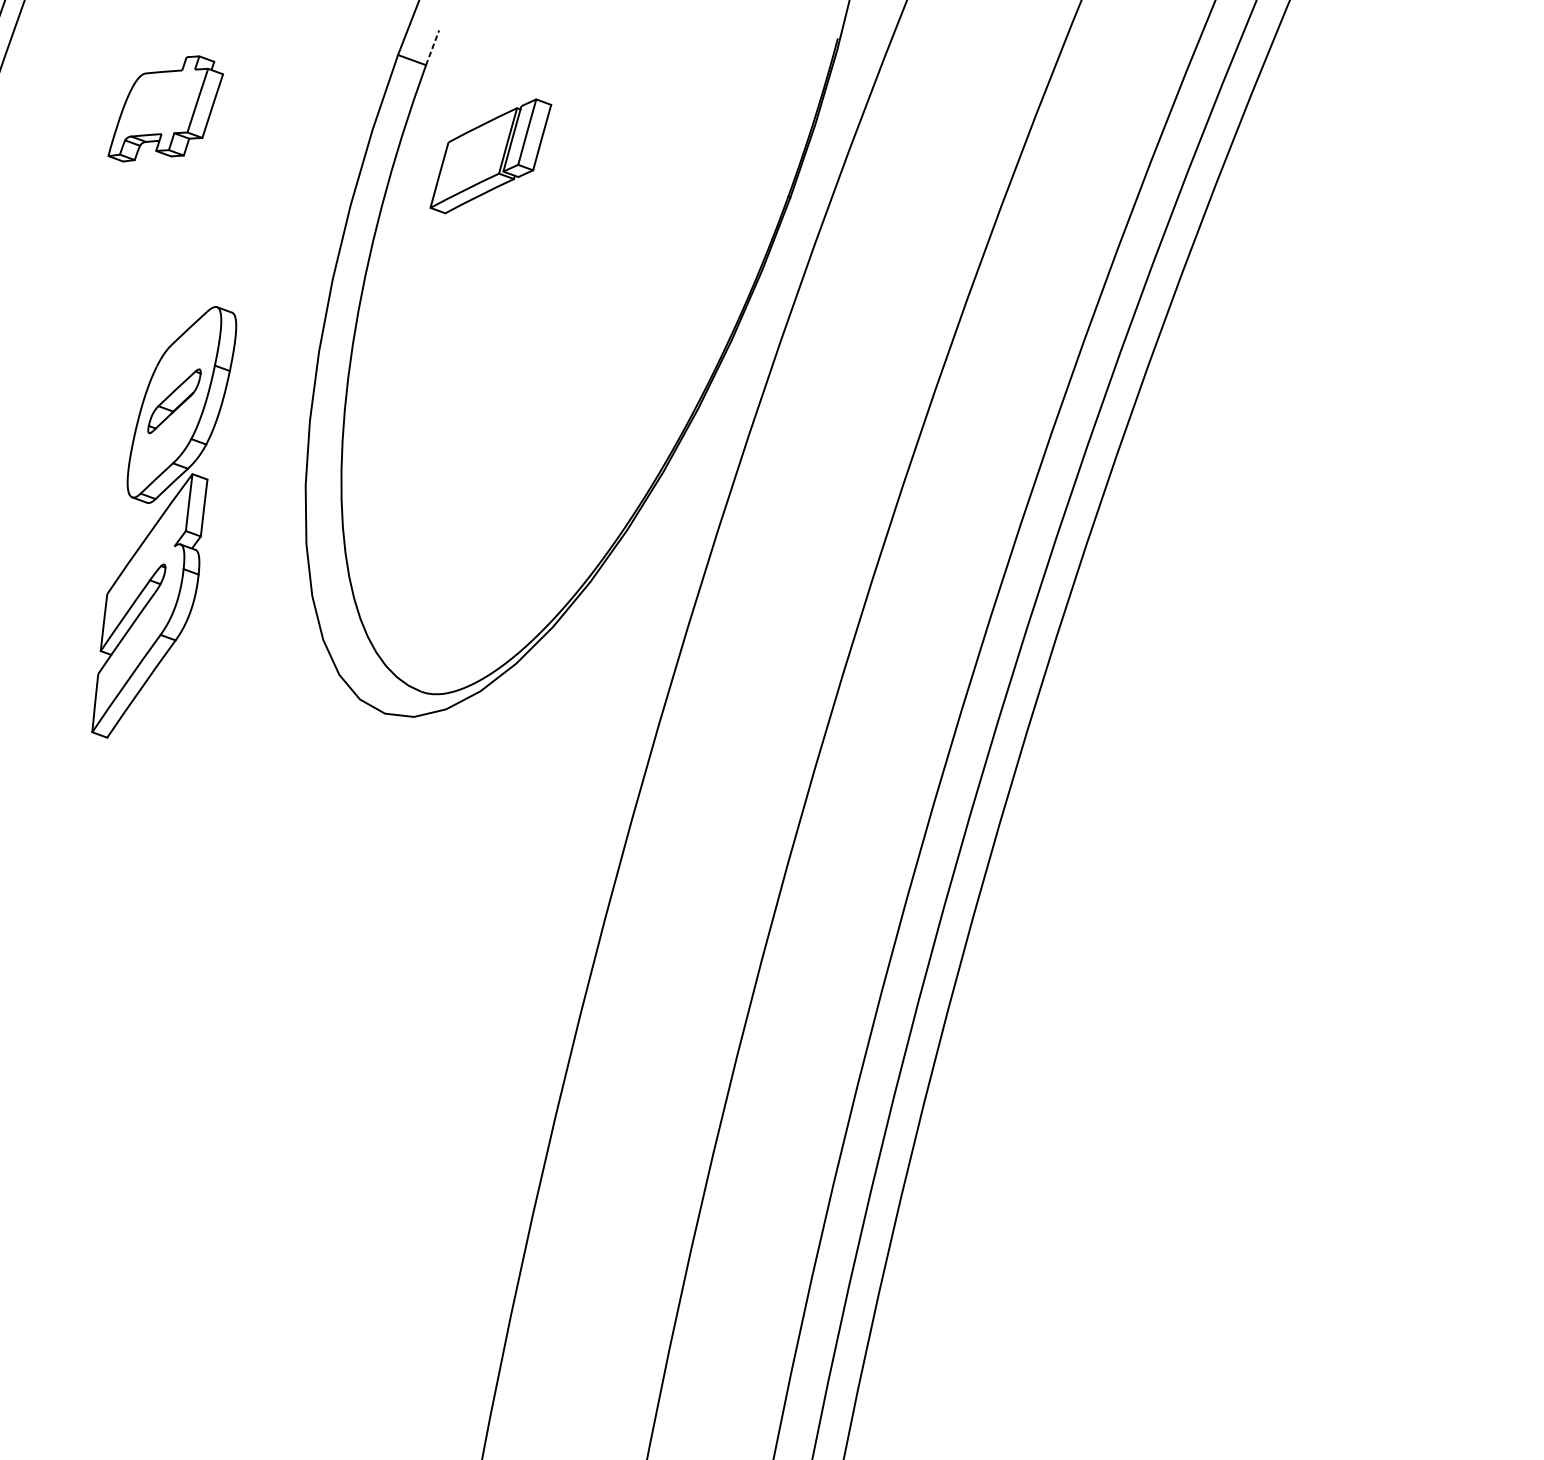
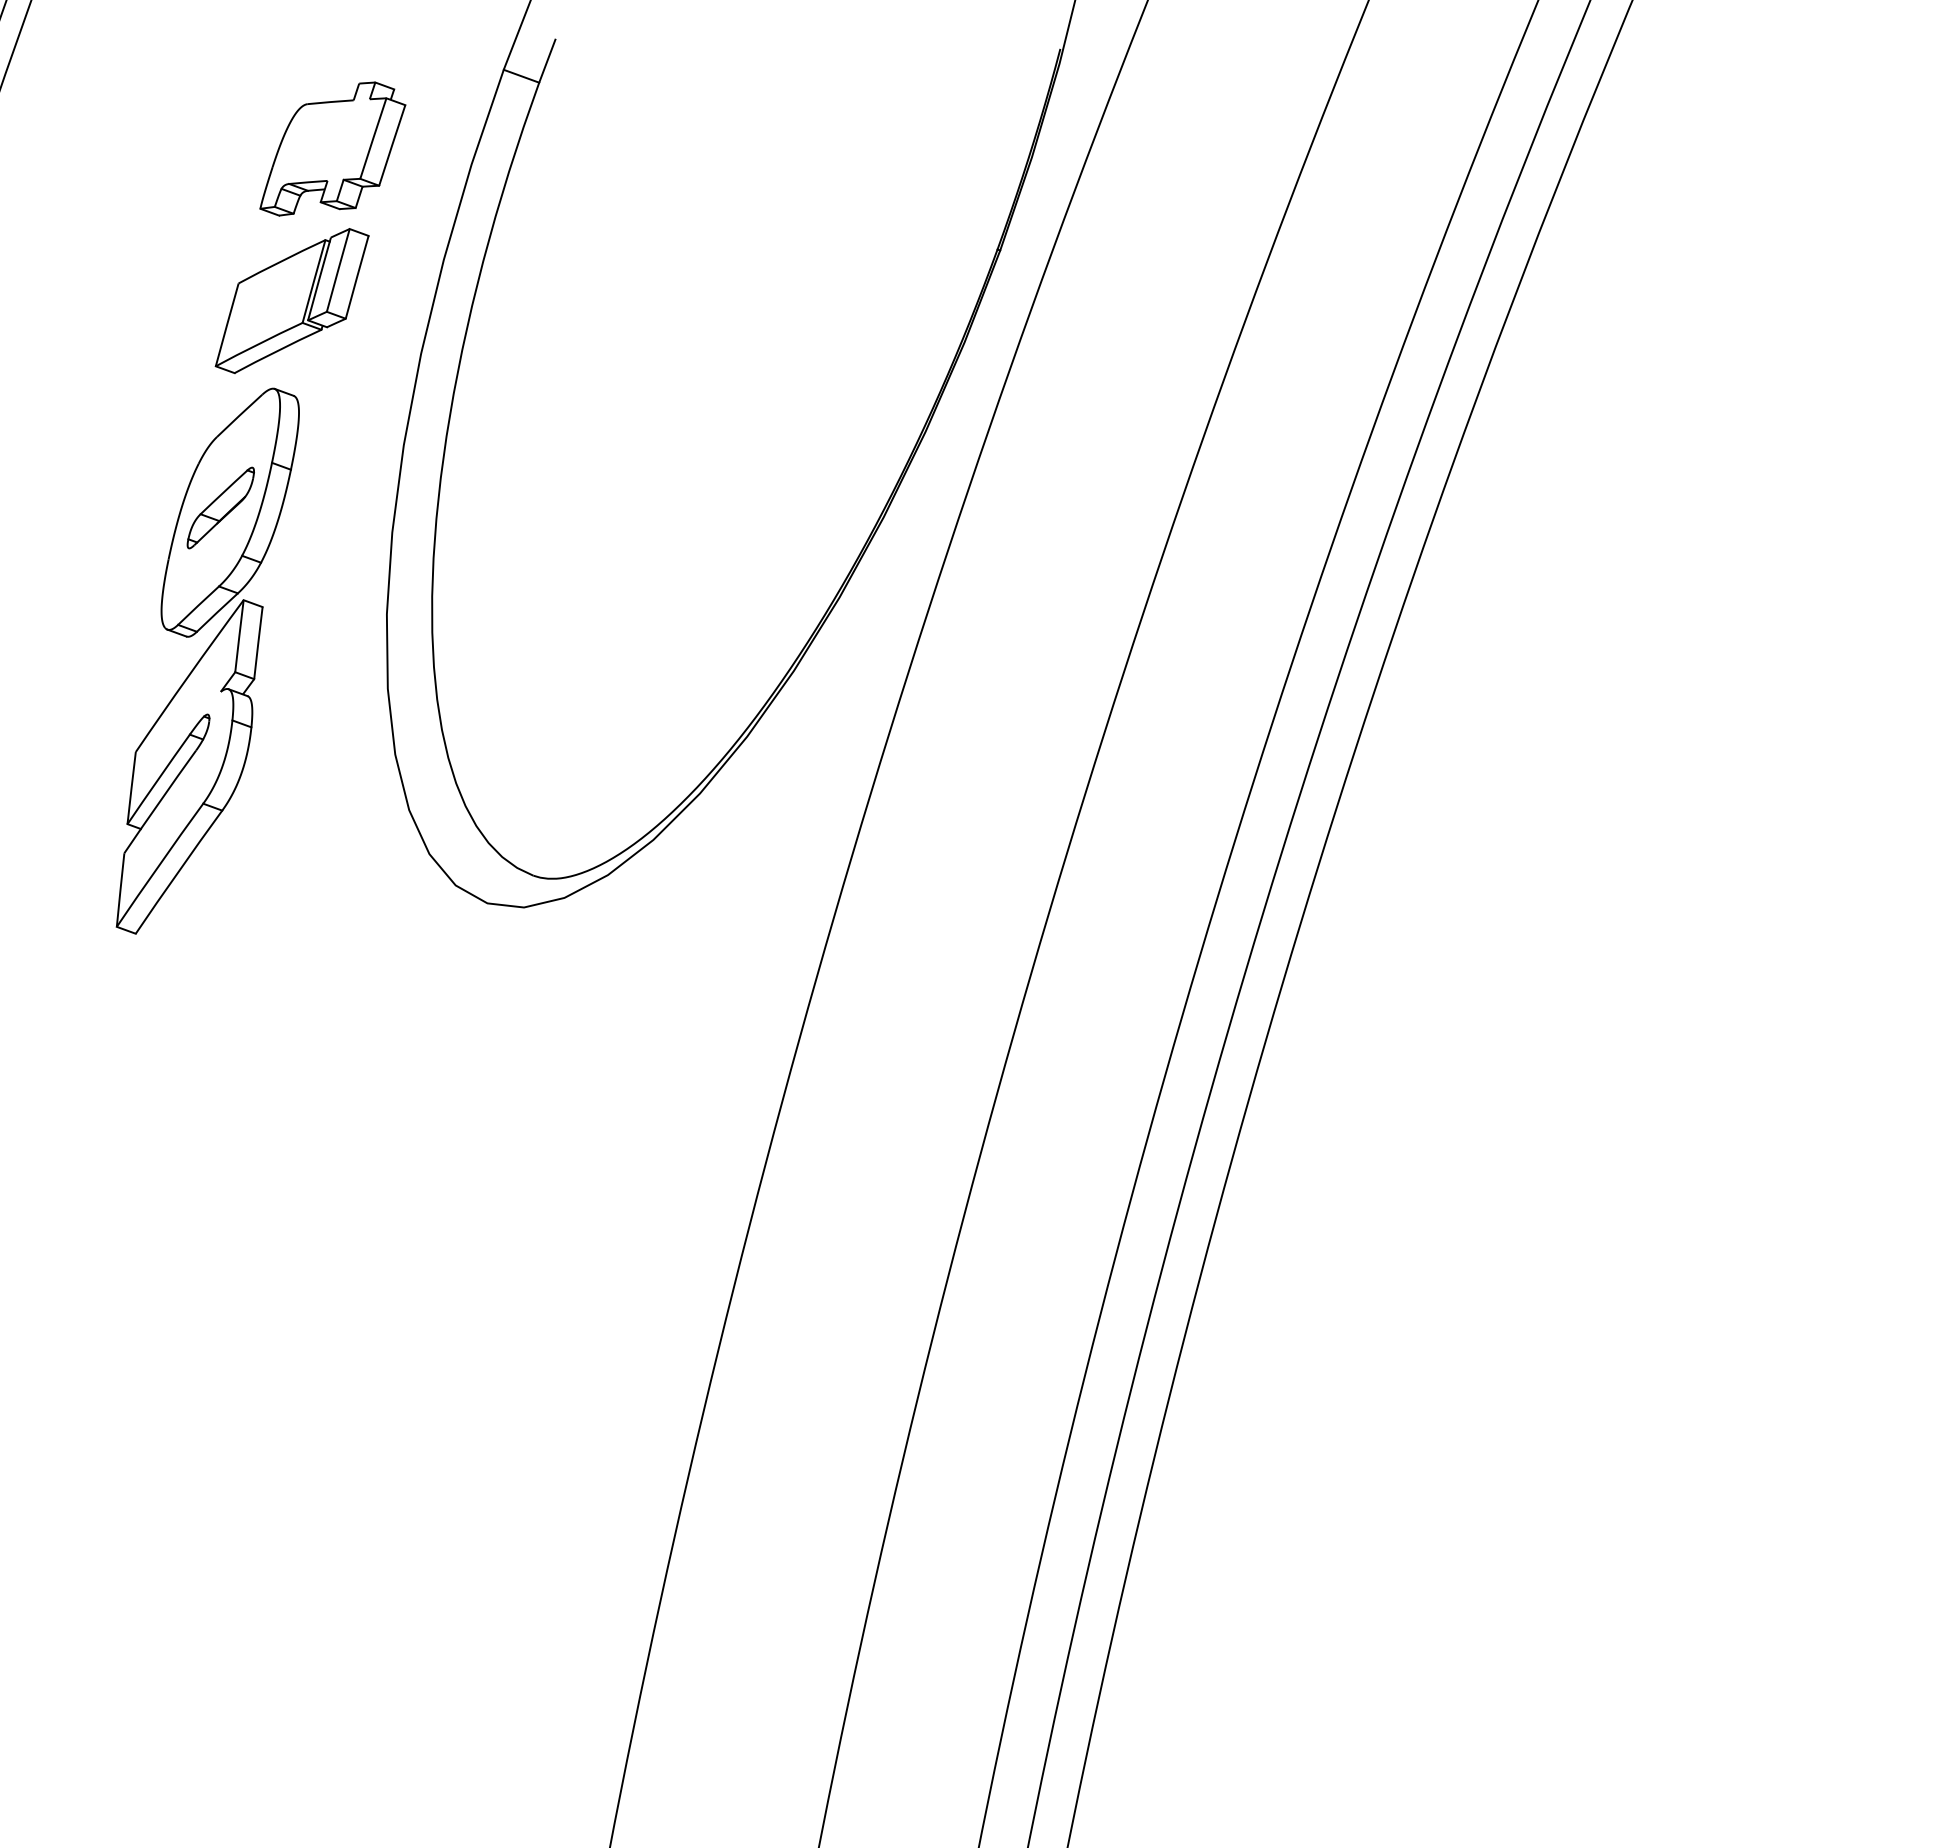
line: (432, 47) -> (547, 60), dashed -> solid
part: (165, 108) -> (332, 148), moved
part: (490, 155) -> (291, 300), moved

